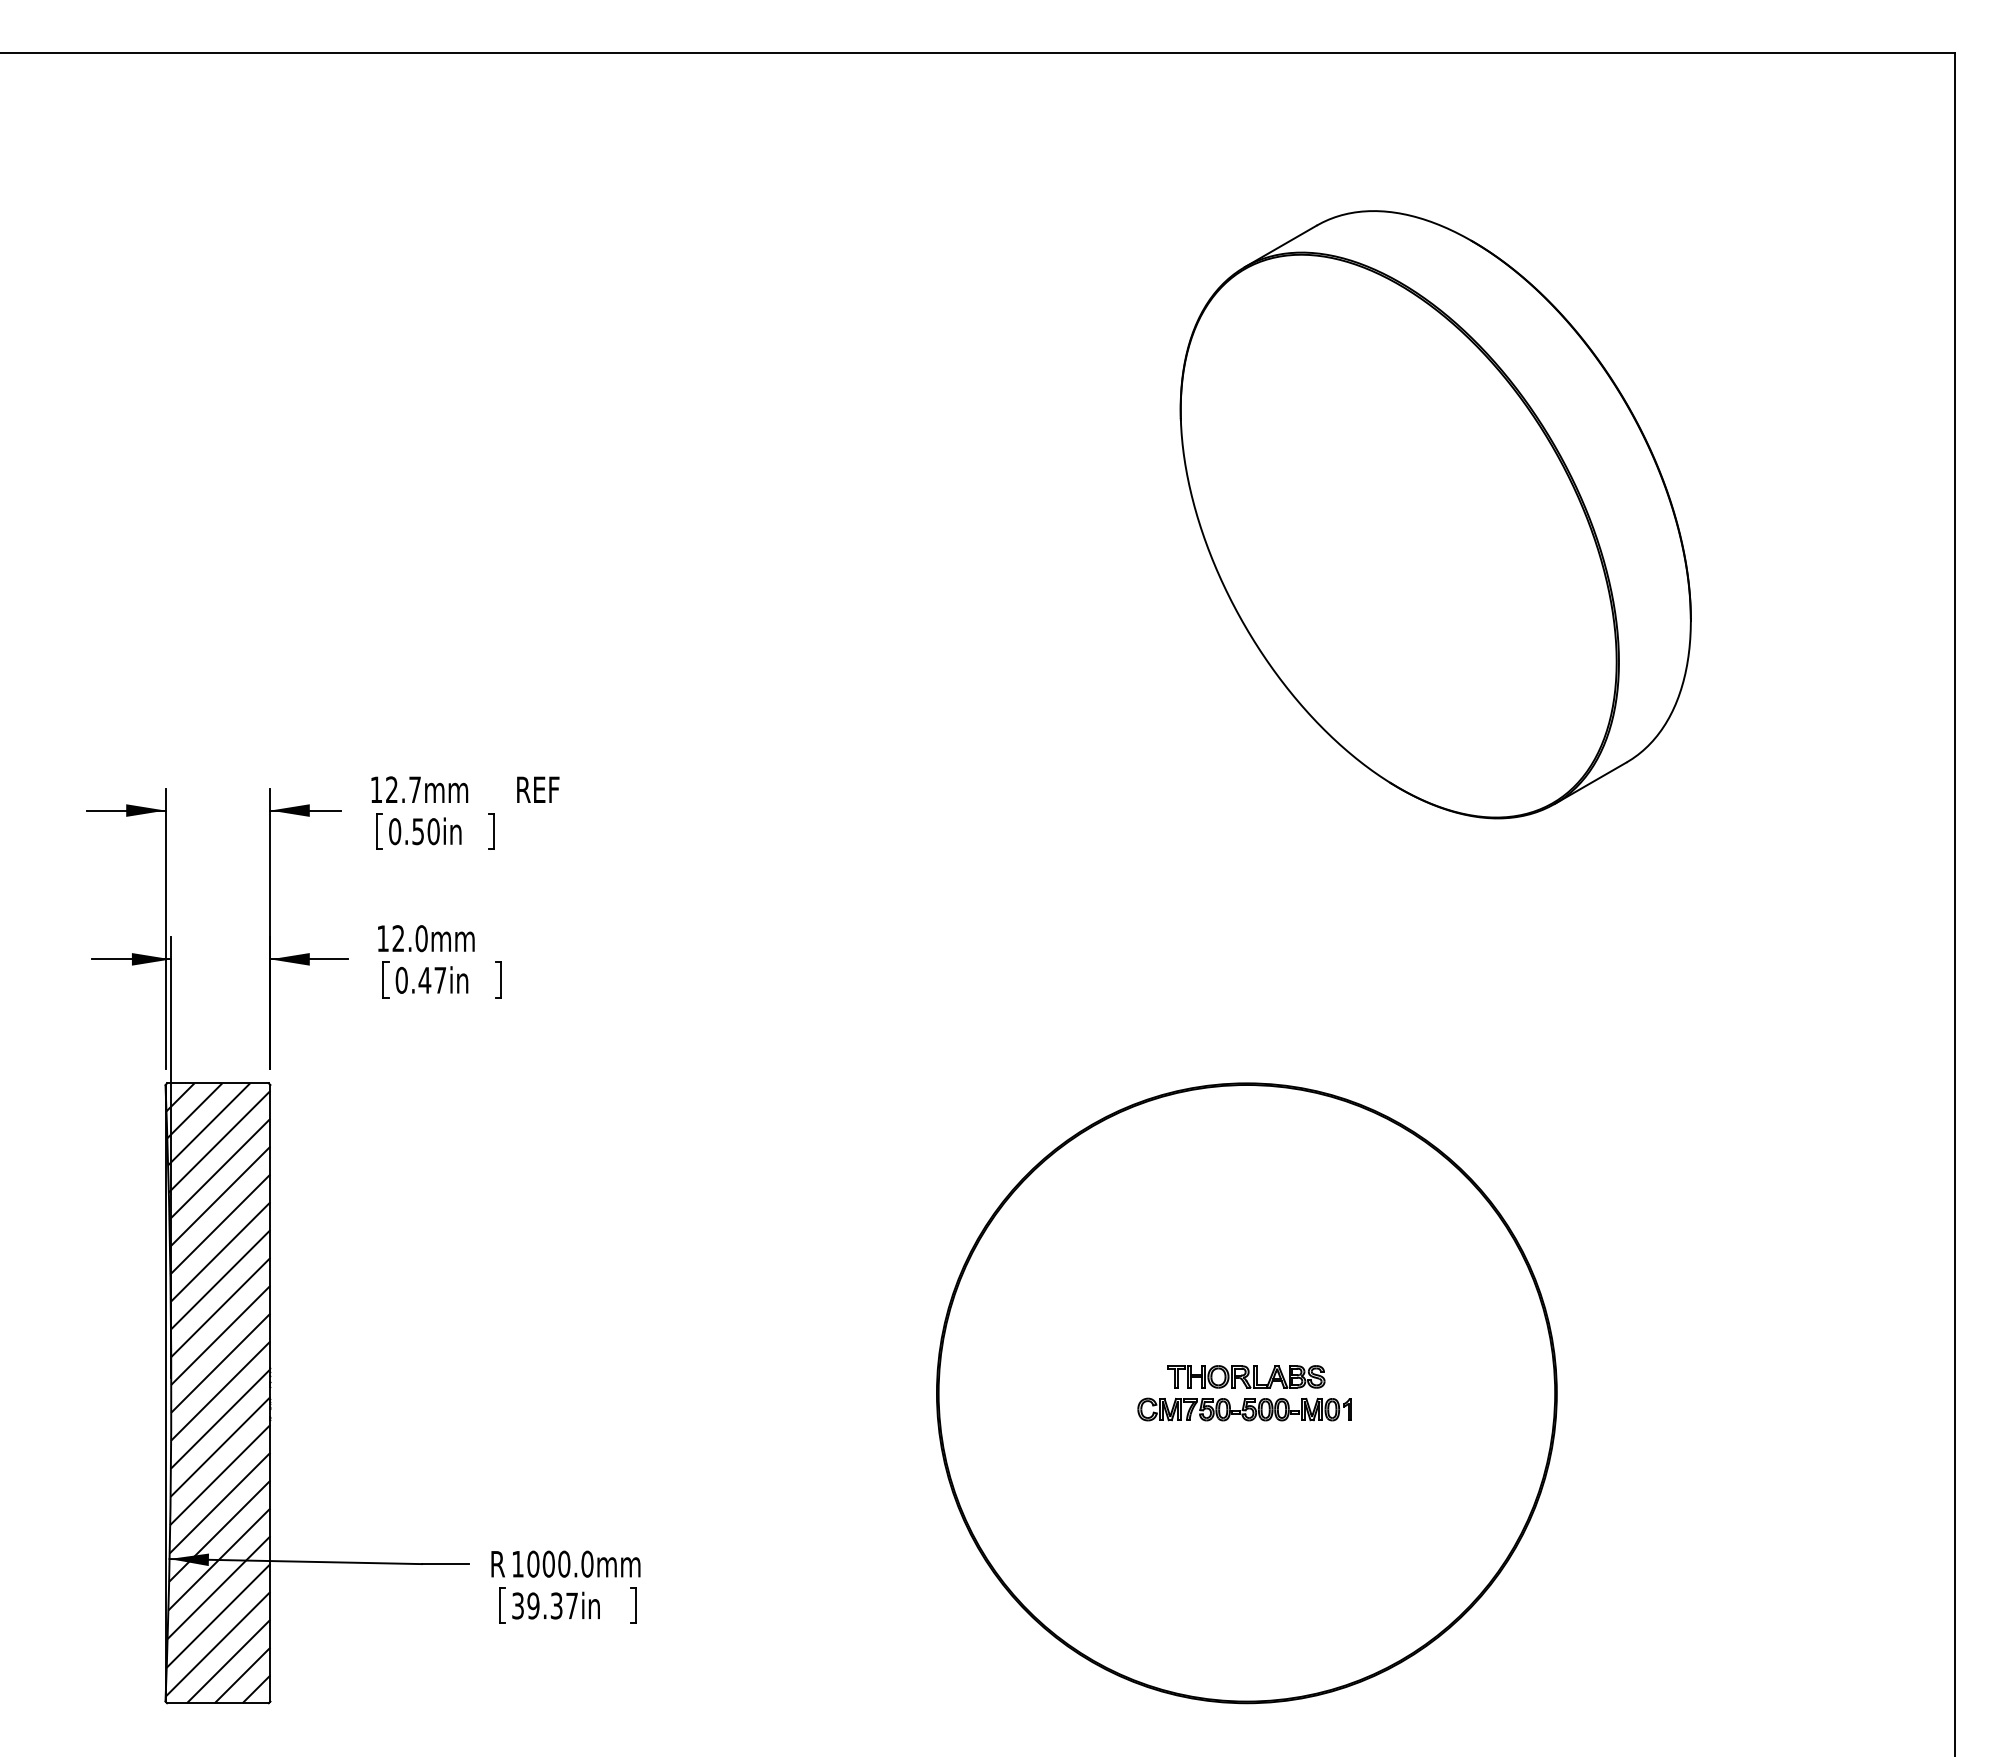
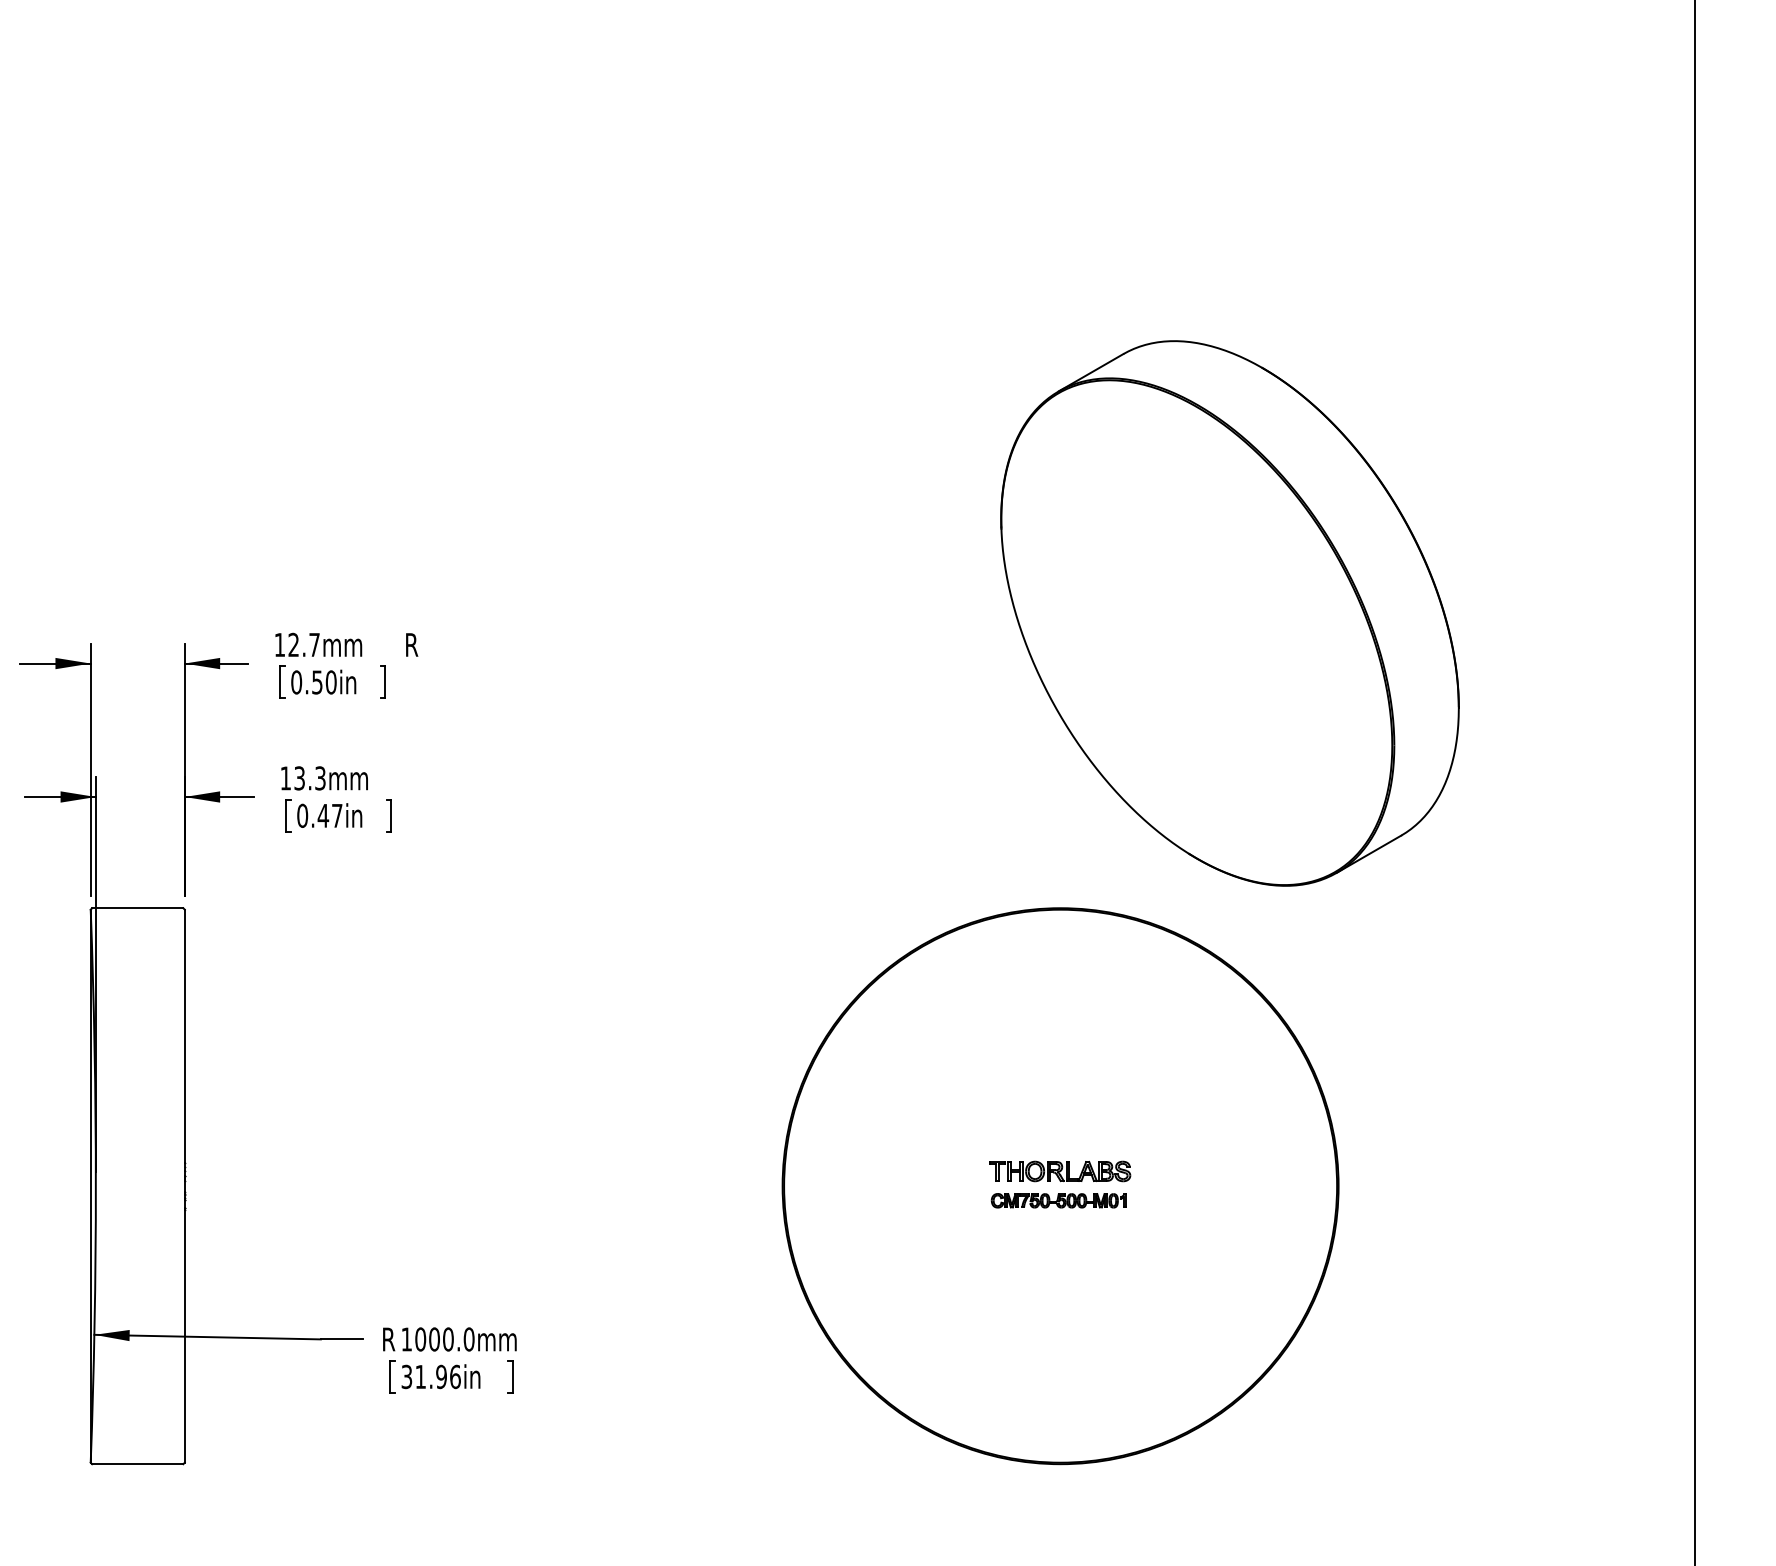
part: (1435, 514) -> (1229, 613), moved
text: (546, 789) -> (432, 644), REF -> R
text: (409, 938) -> (309, 778), 12.0mm -> 13.3mm
hatch: (217, 1393) -> (137, 1186), removed
part: (1244, 1409) -> (1058, 1200), size x0.7
text: (552, 1605) -> (437, 1376), 39.37in -> 31.96in

